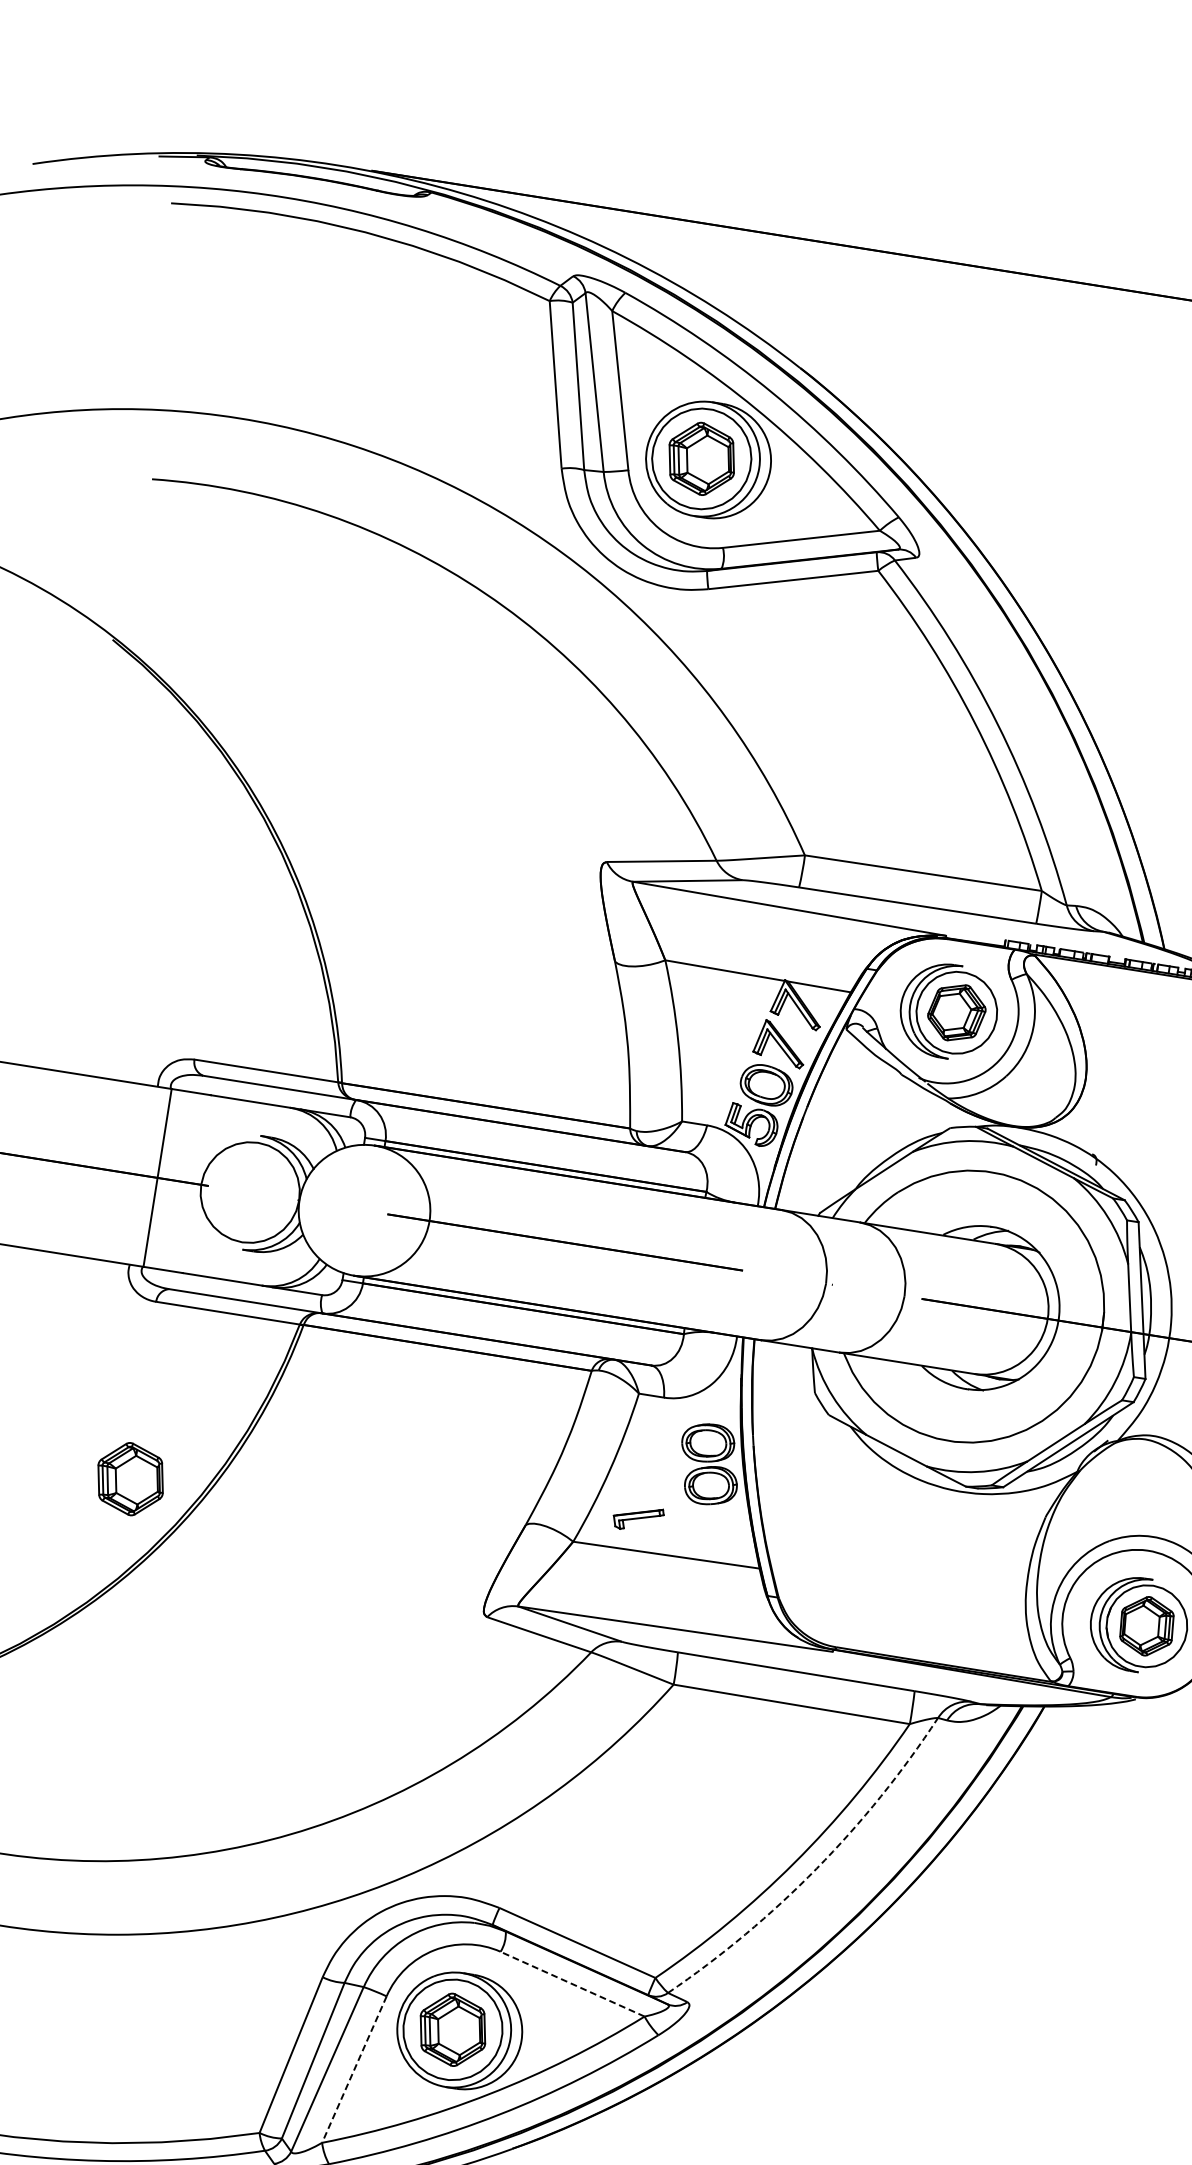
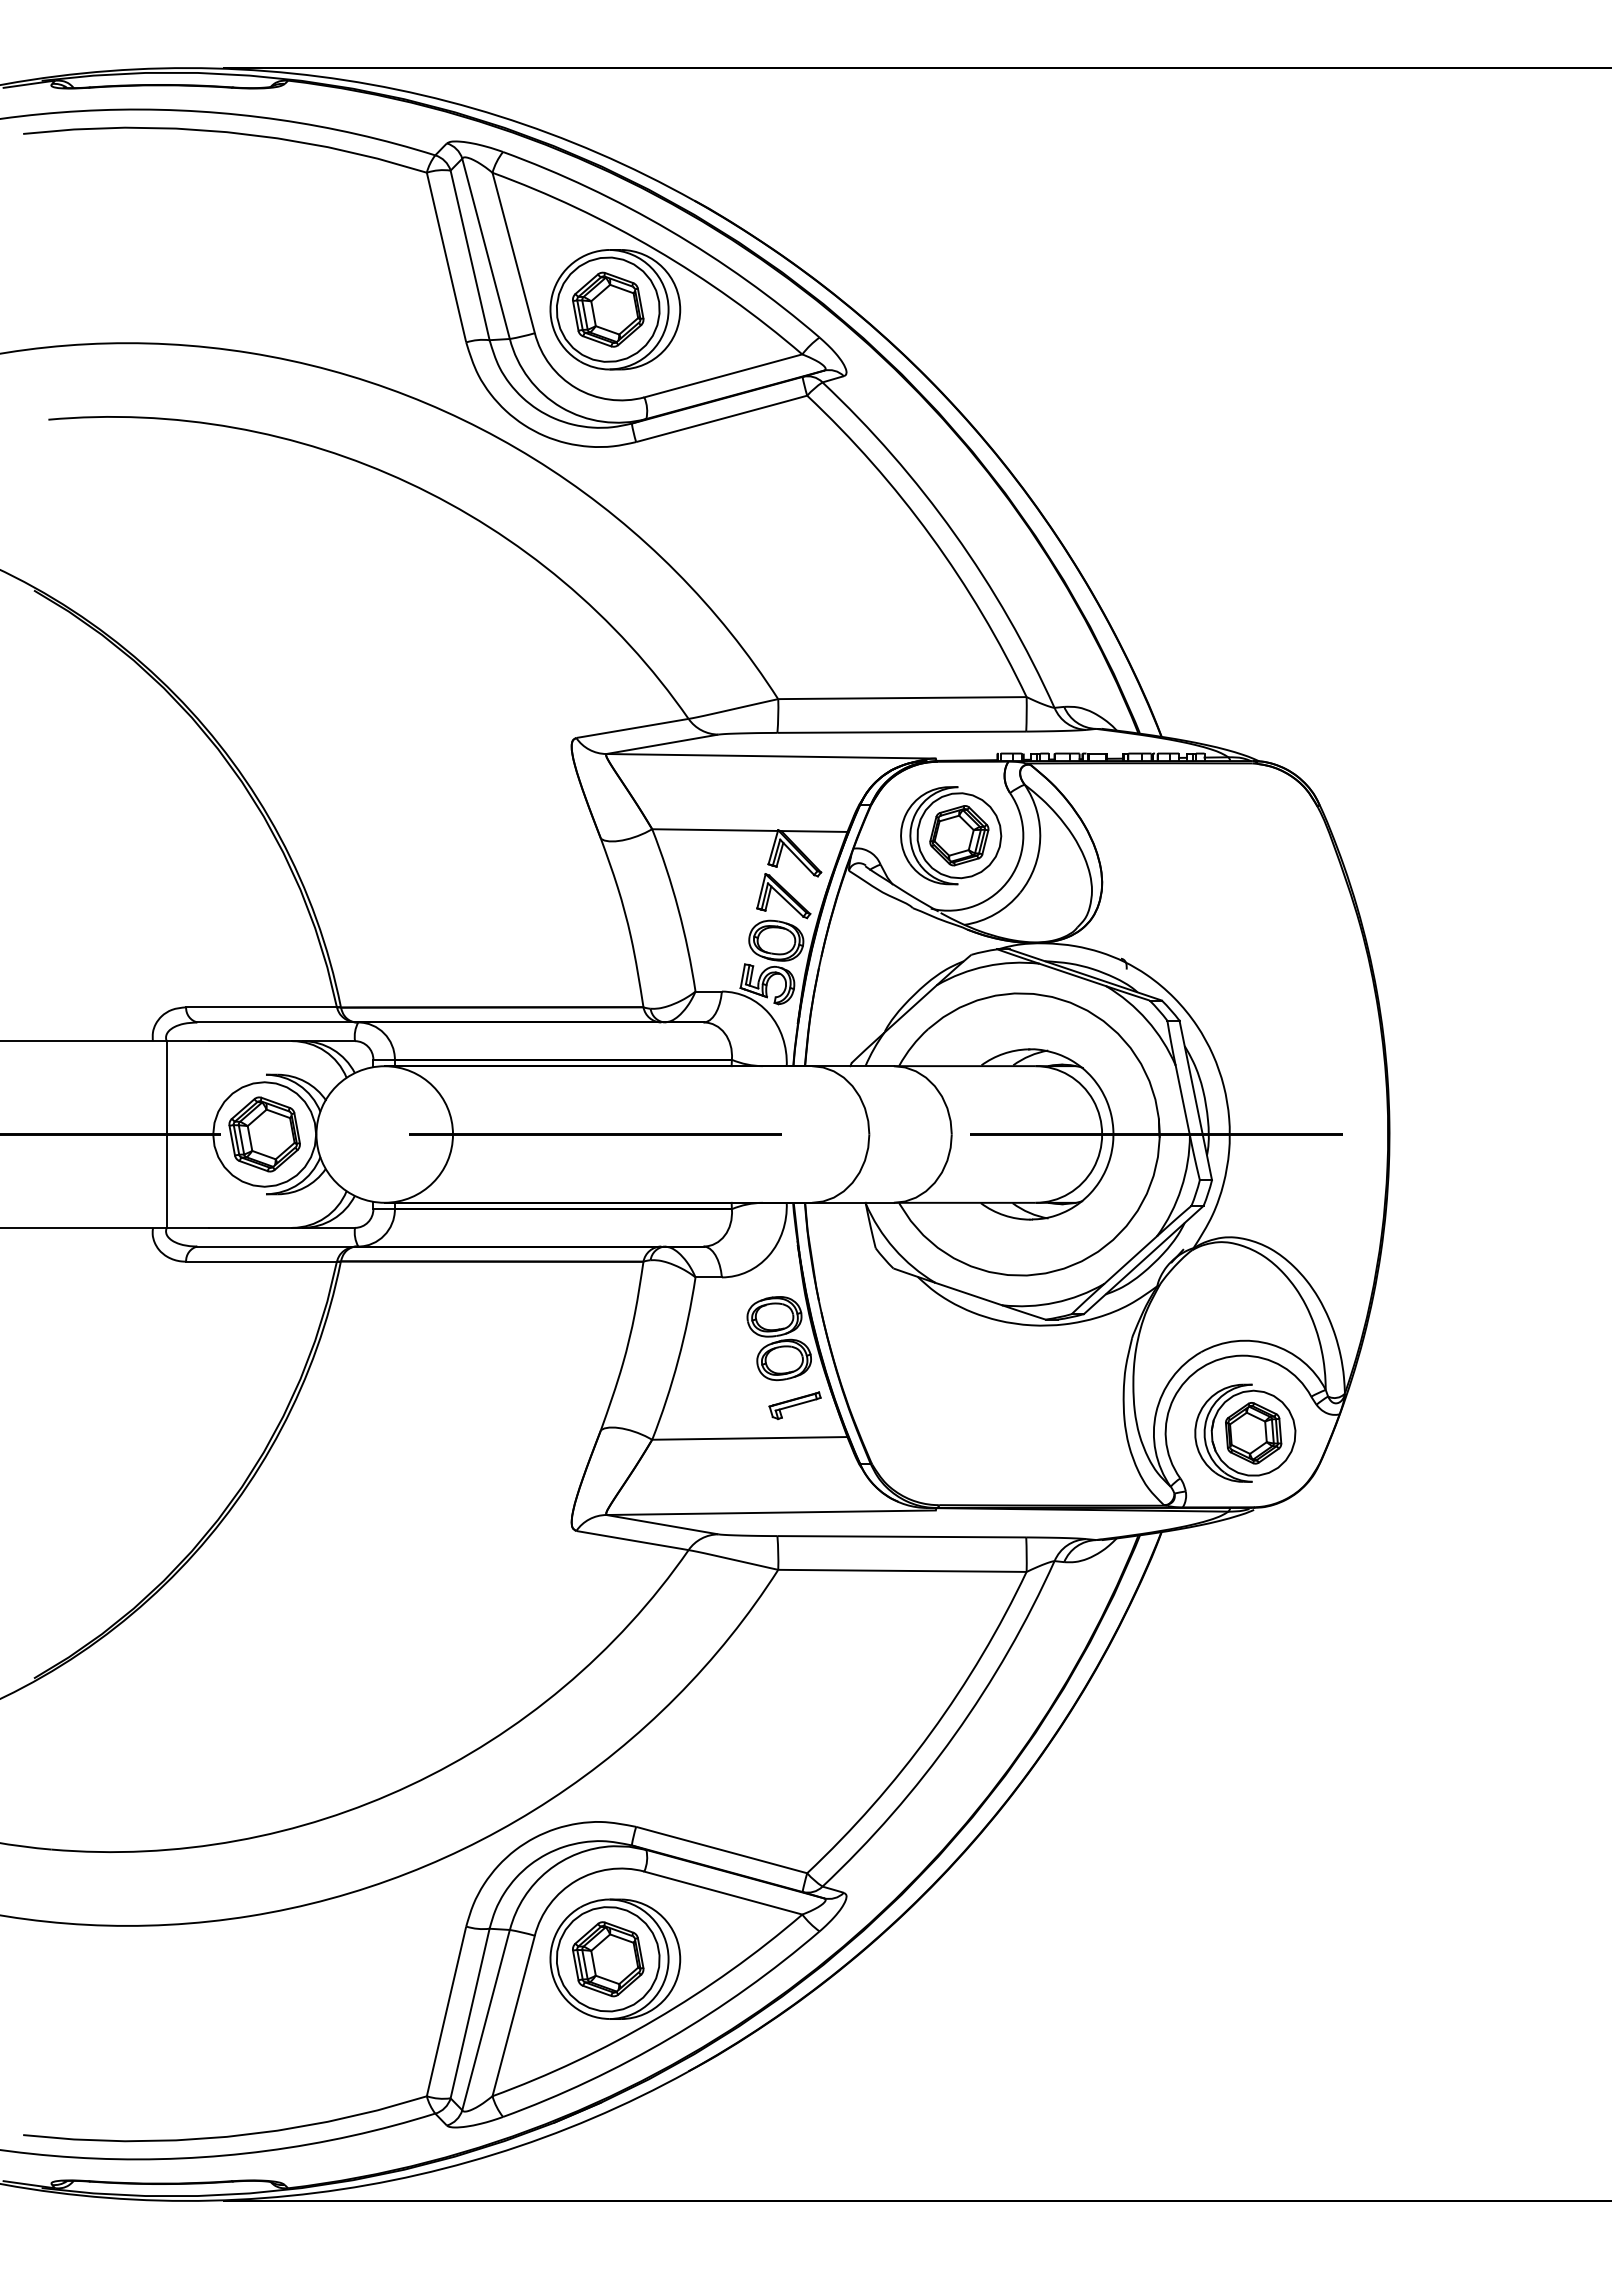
part: (130, 1479) -> (264, 1134), moved
part: (637, 1518) -> (794, 1405), moved
arc: (816, 1868) -> (954, 1735), dashed -> solid
line: (572, 1984) -> (723, 1893), dashed -> solid
line: (354, 2070) -> (513, 2016), dashed -> solid

